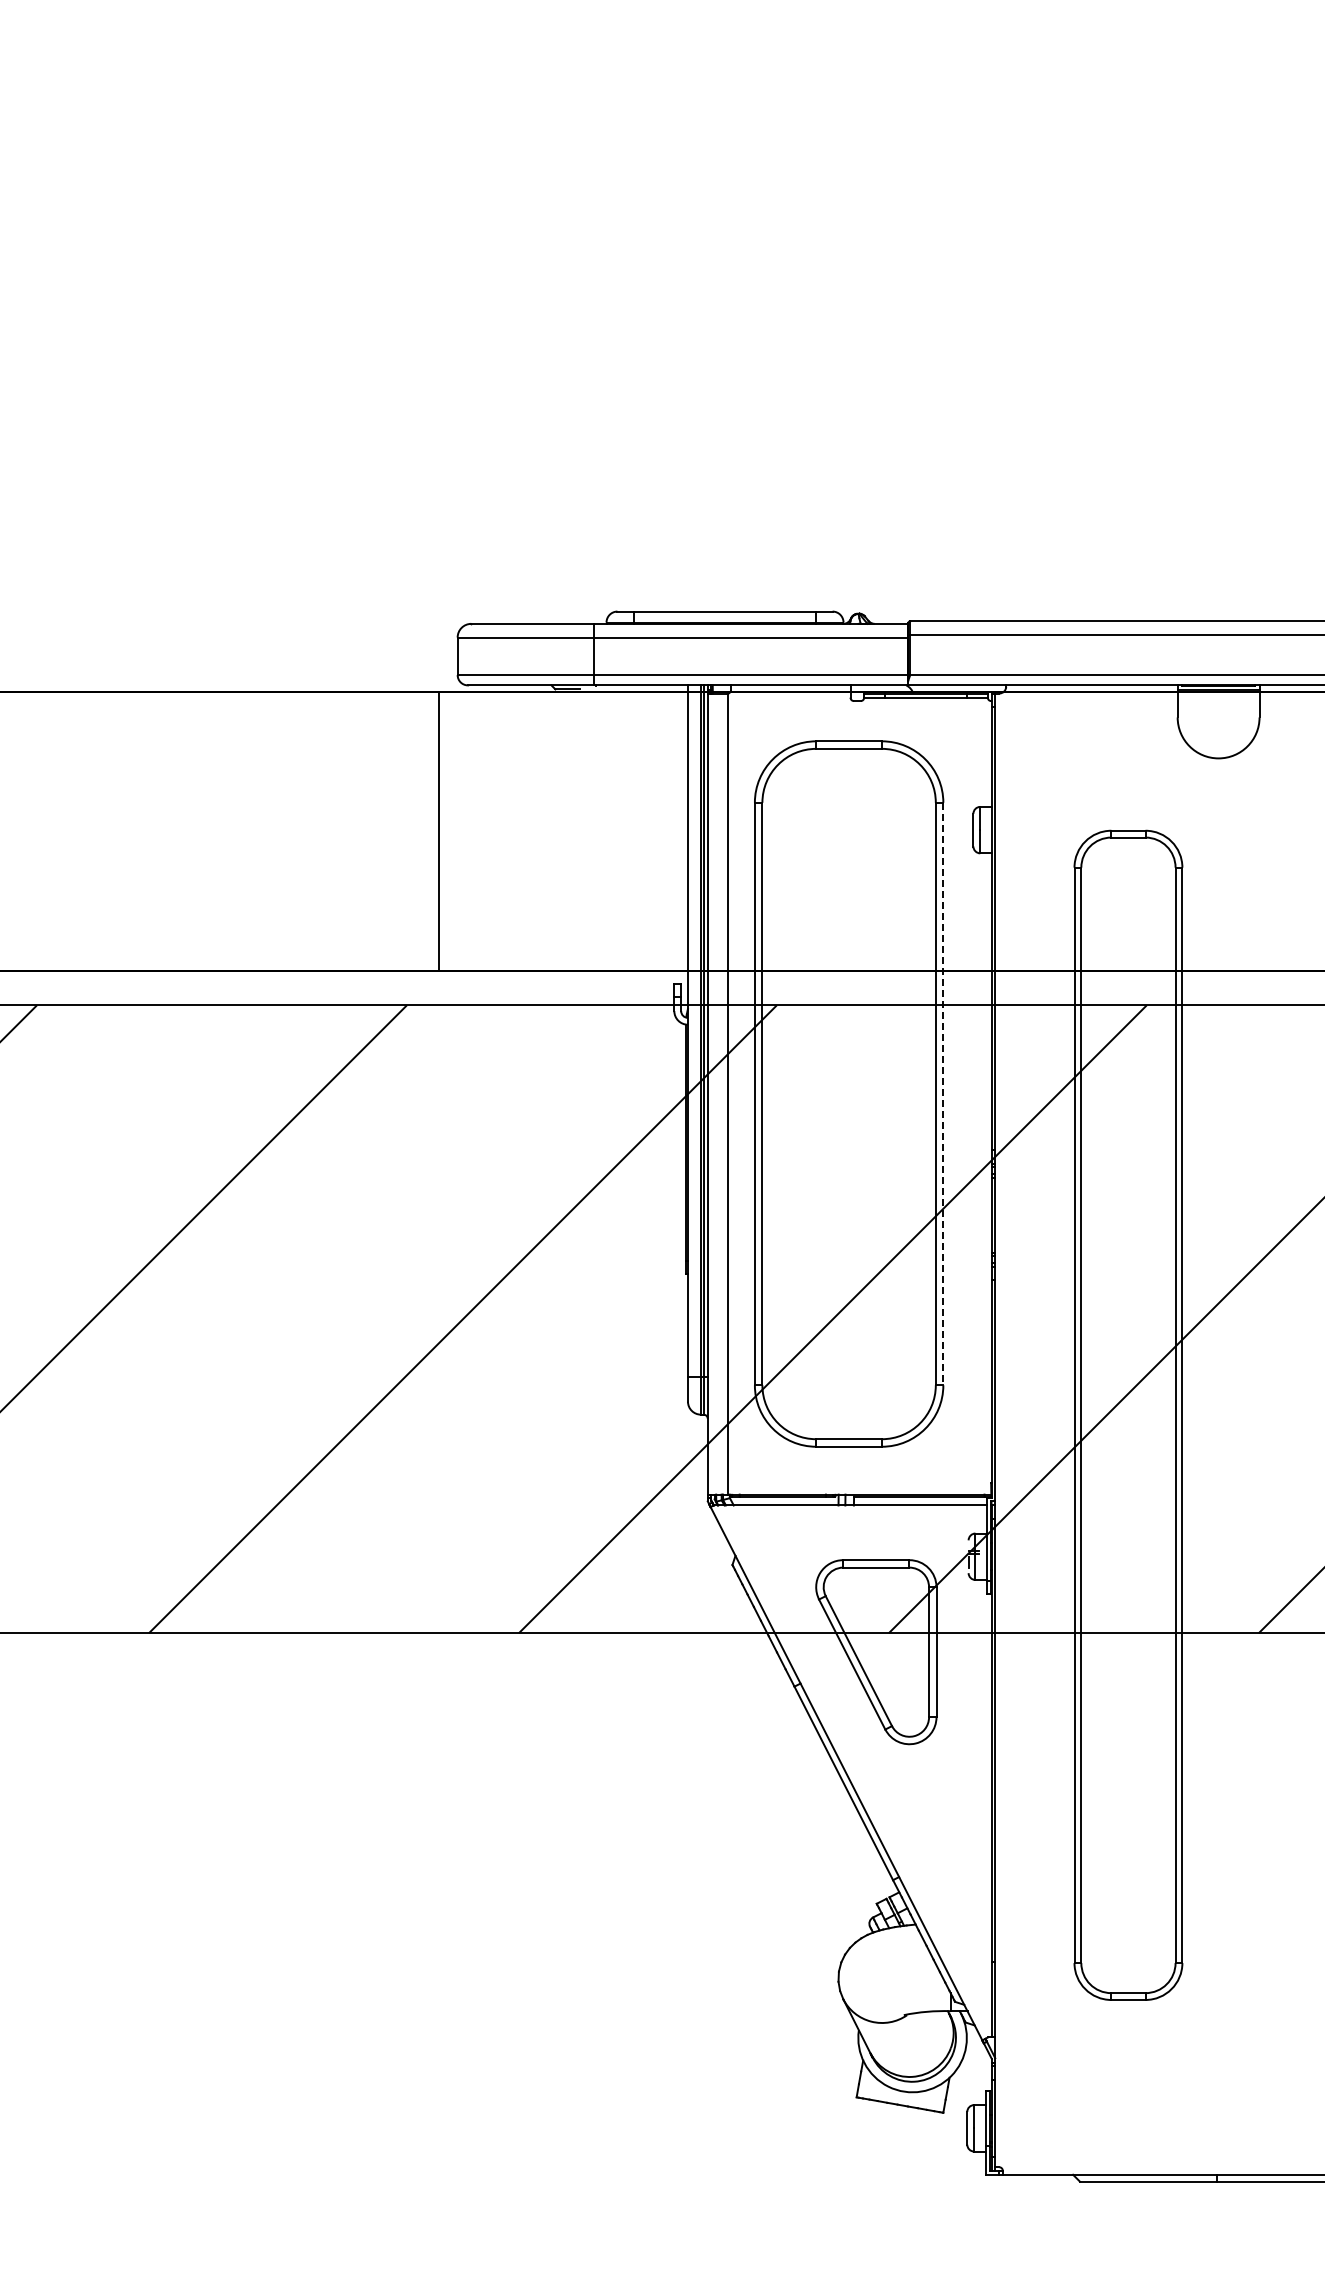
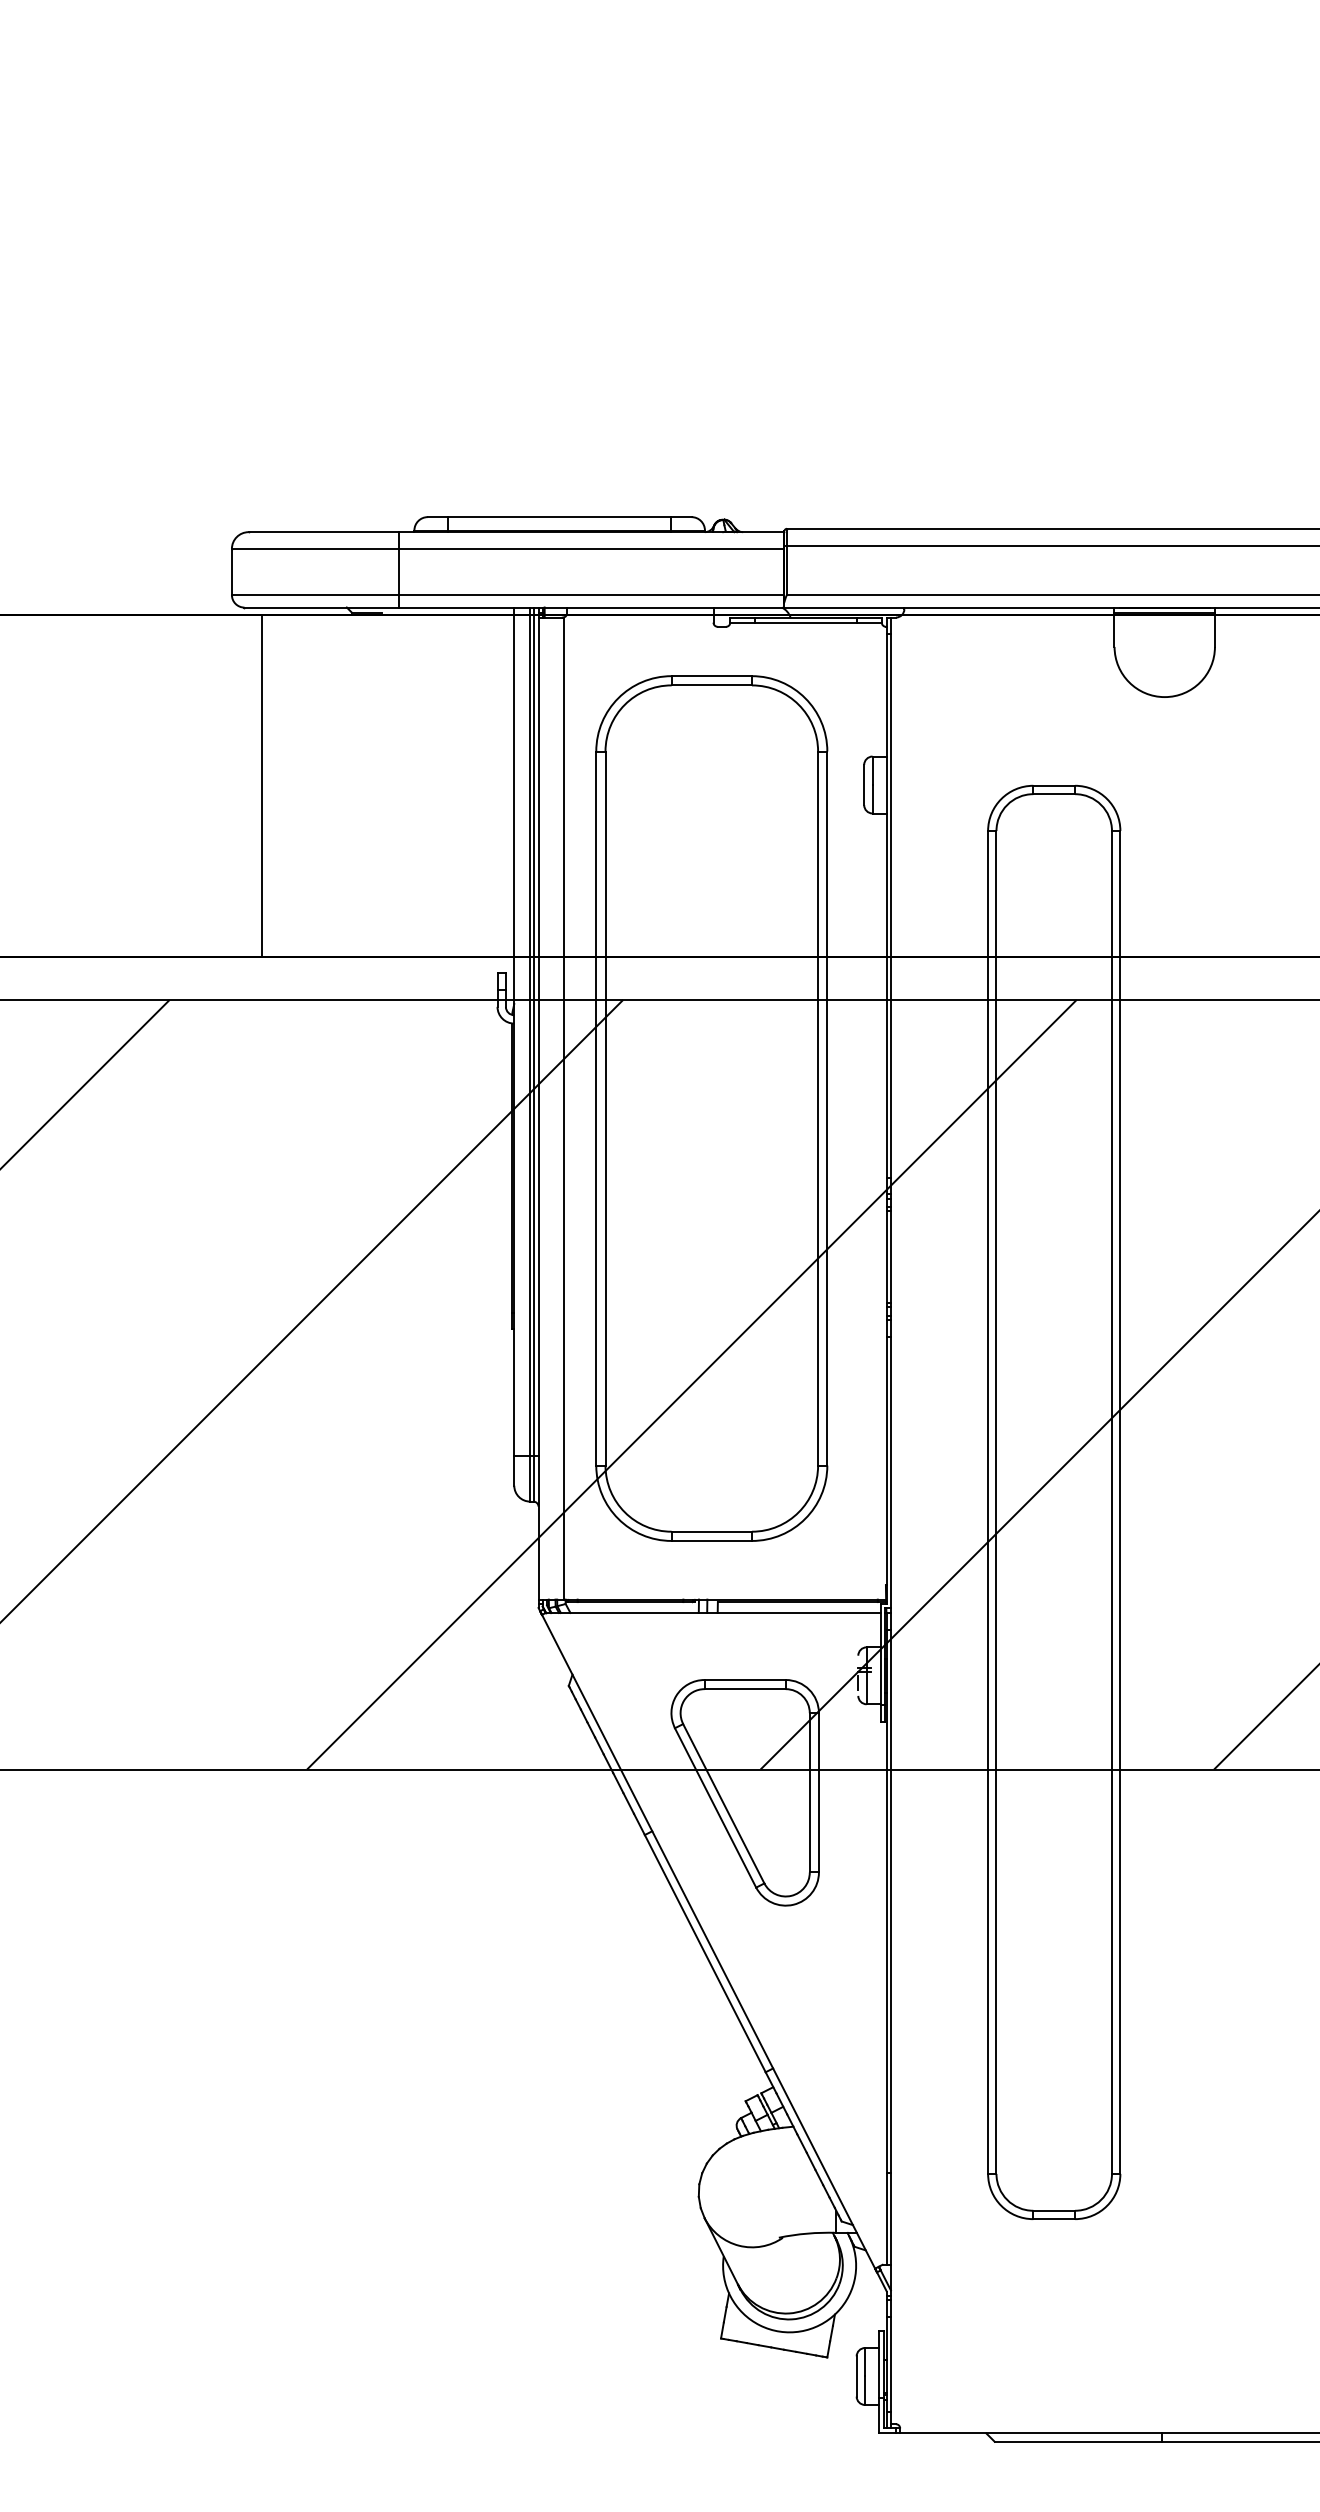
line: (439, 830) -> (262, 785), moved
line: (943, 1094) -> (827, 1109), dashed -> solid

